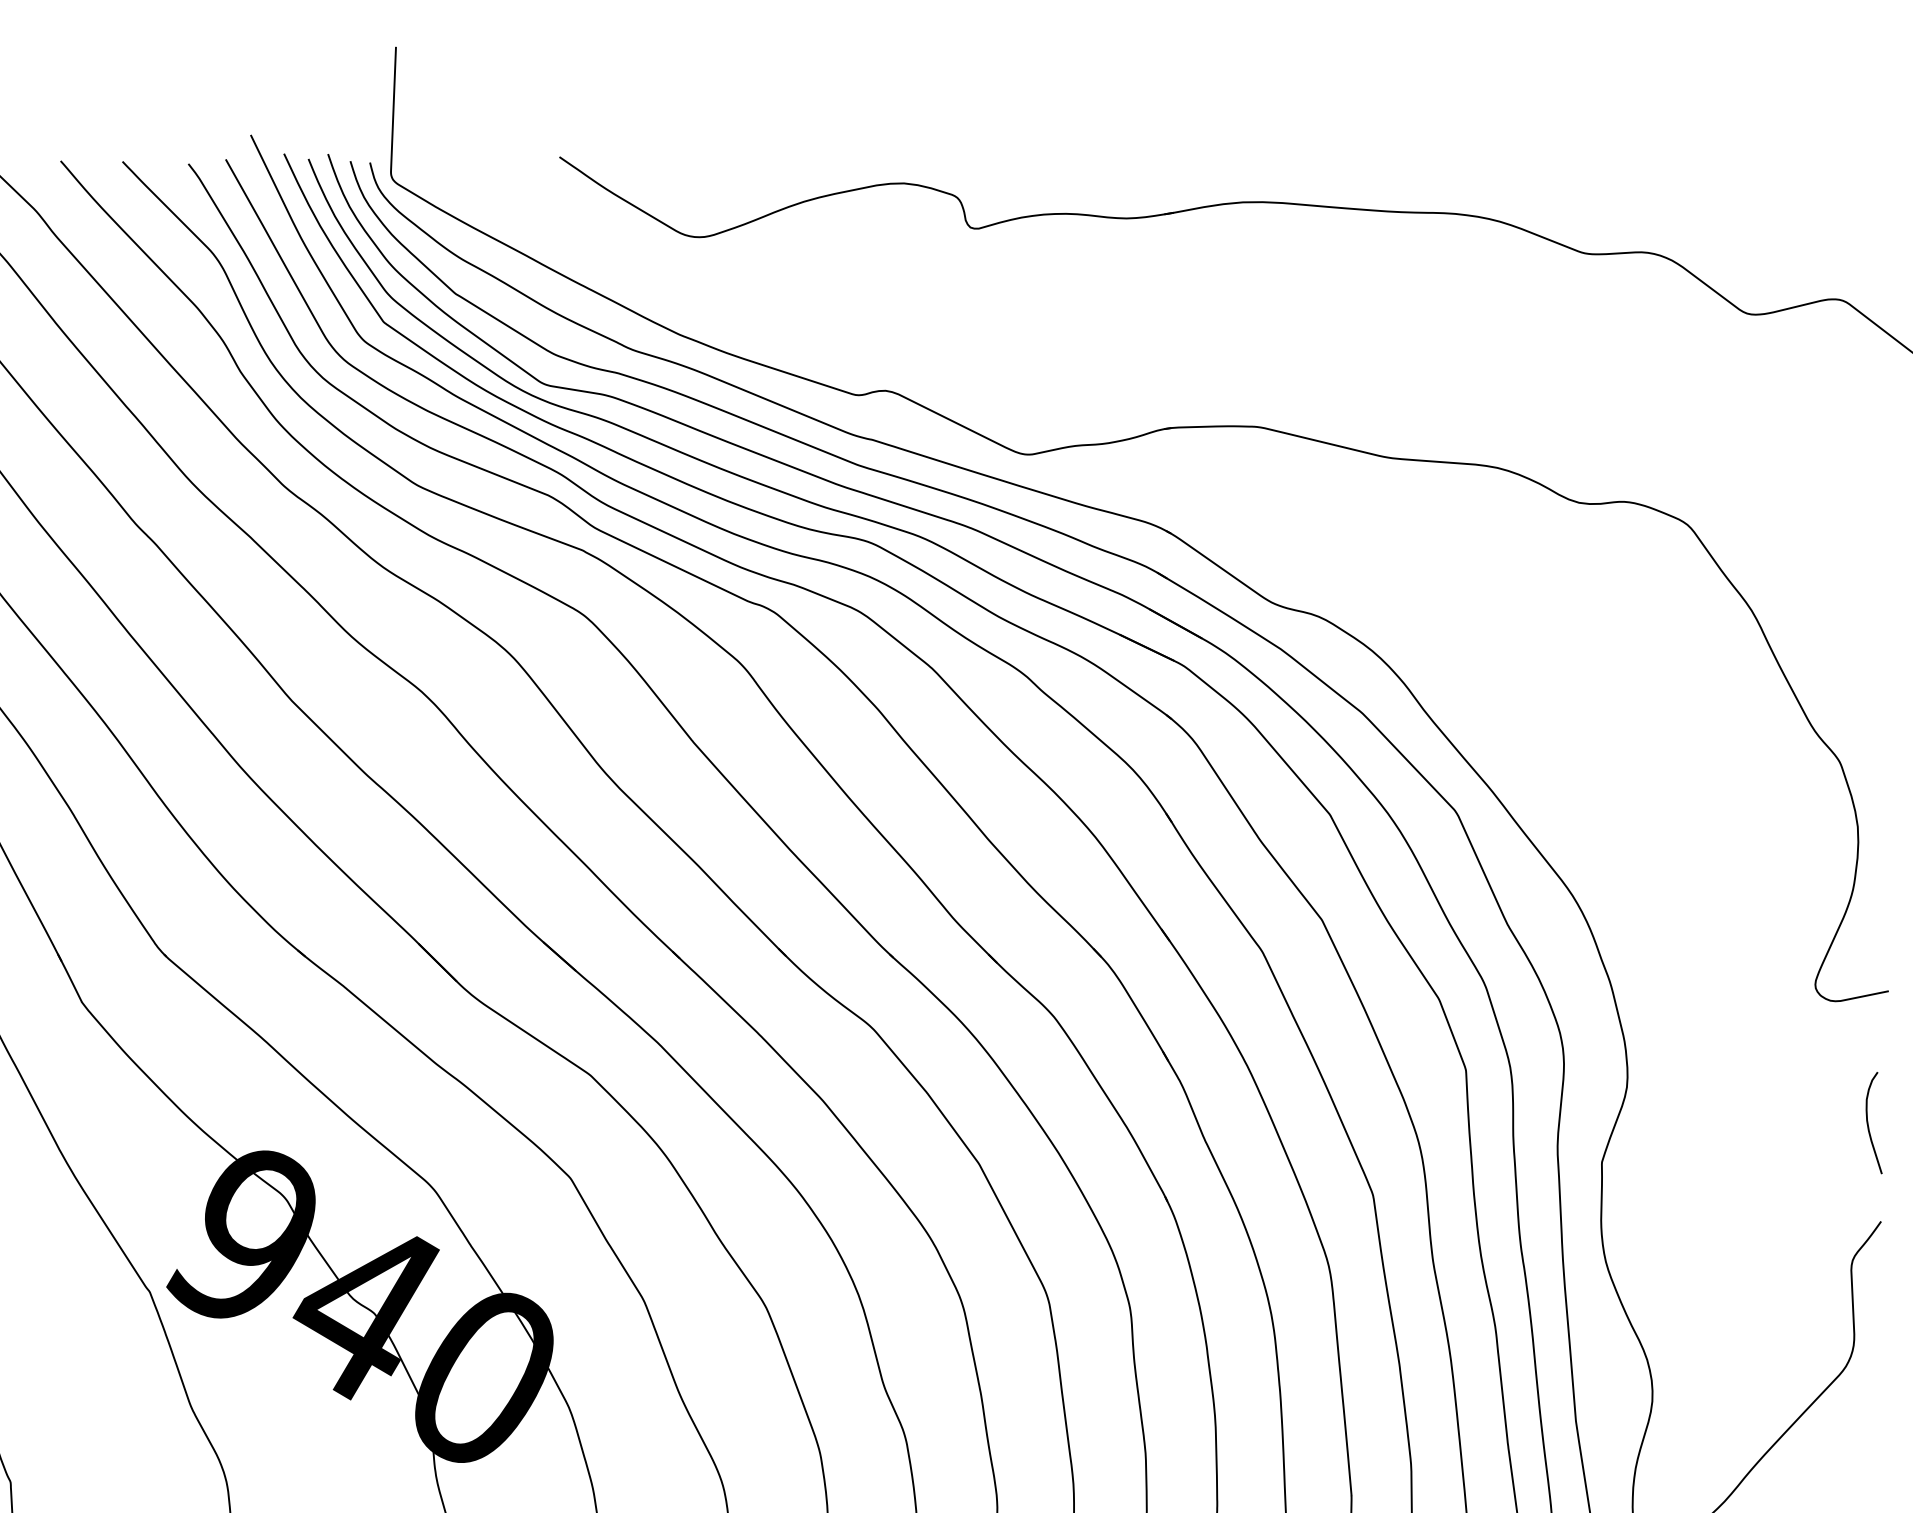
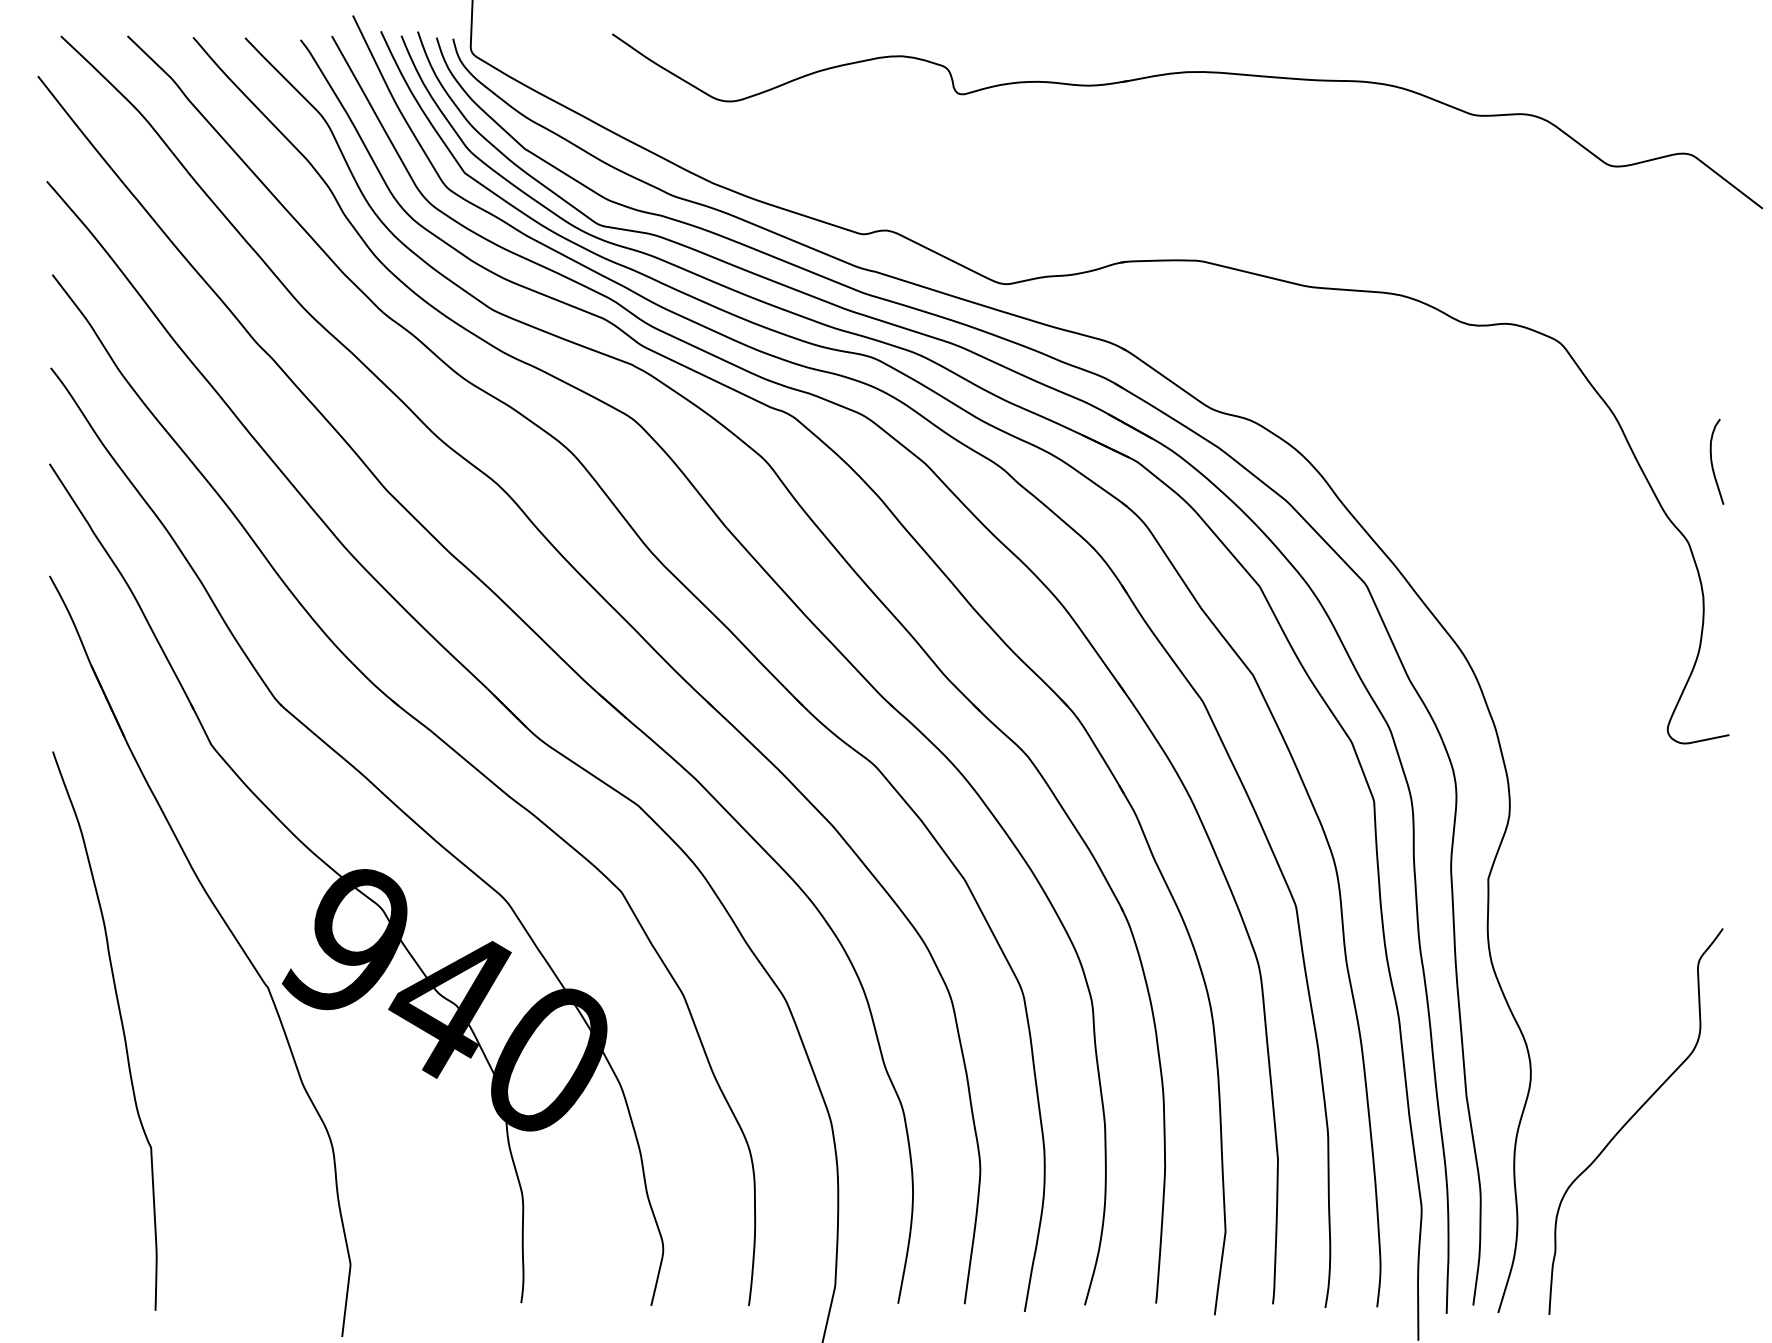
curve: (1868, 1122) -> (1712, 461), moved

